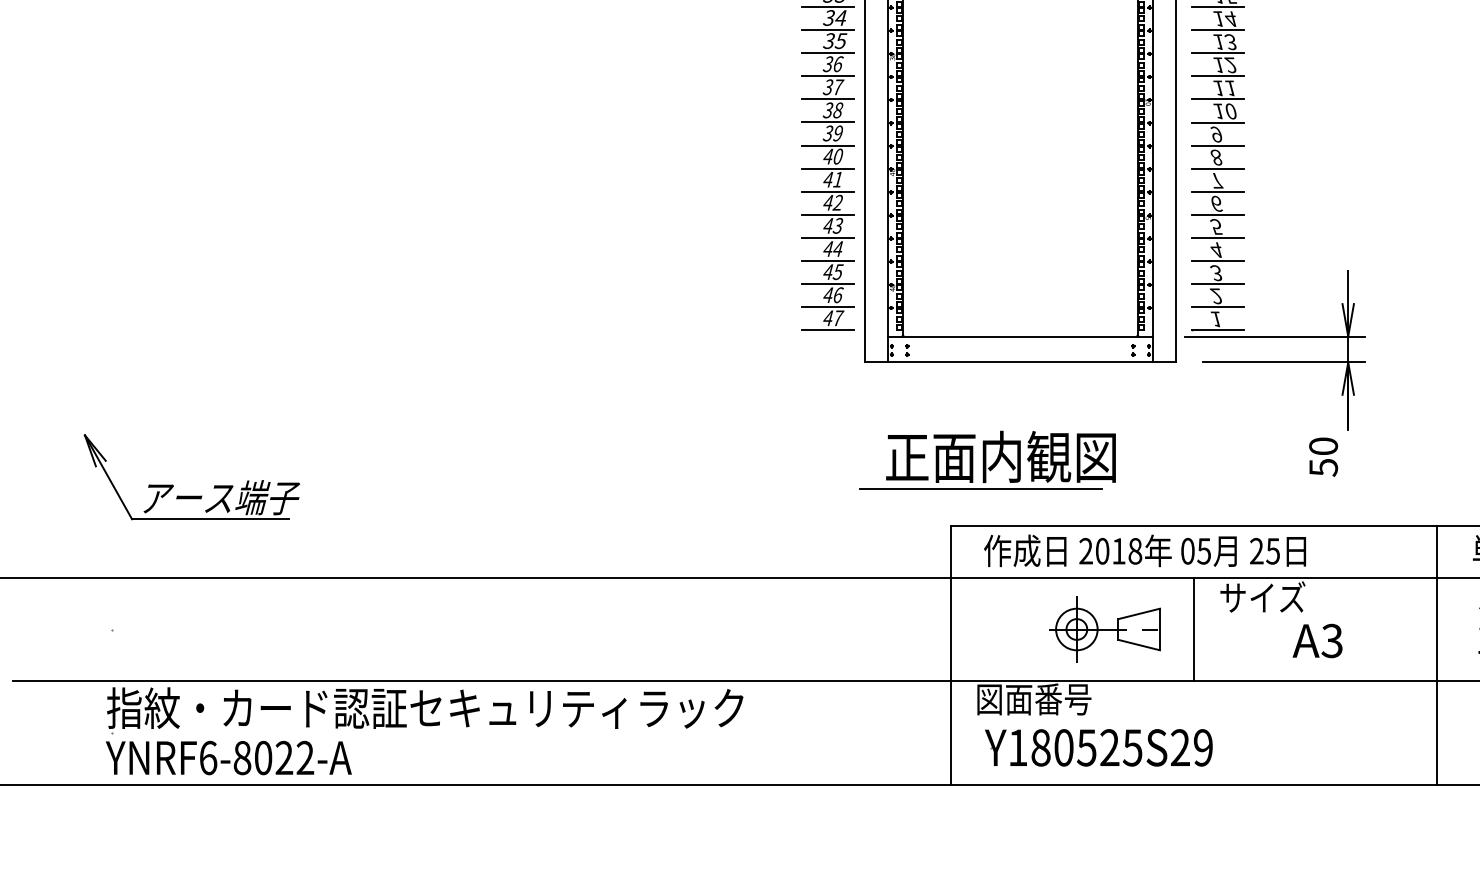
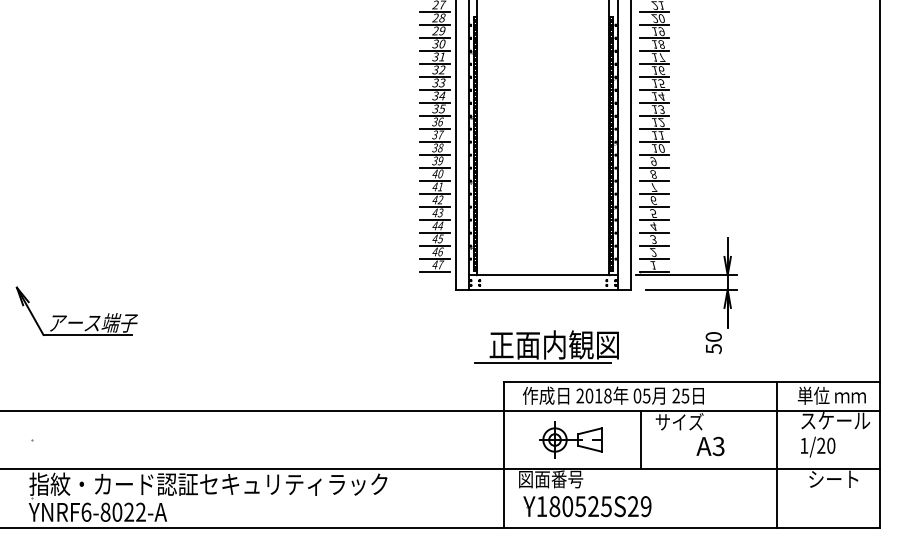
part: (987, 459) -> (546, 346), moved
part: (190, 495) -> (76, 321), moved
part: (1104, 628) -> (570, 439), moved

